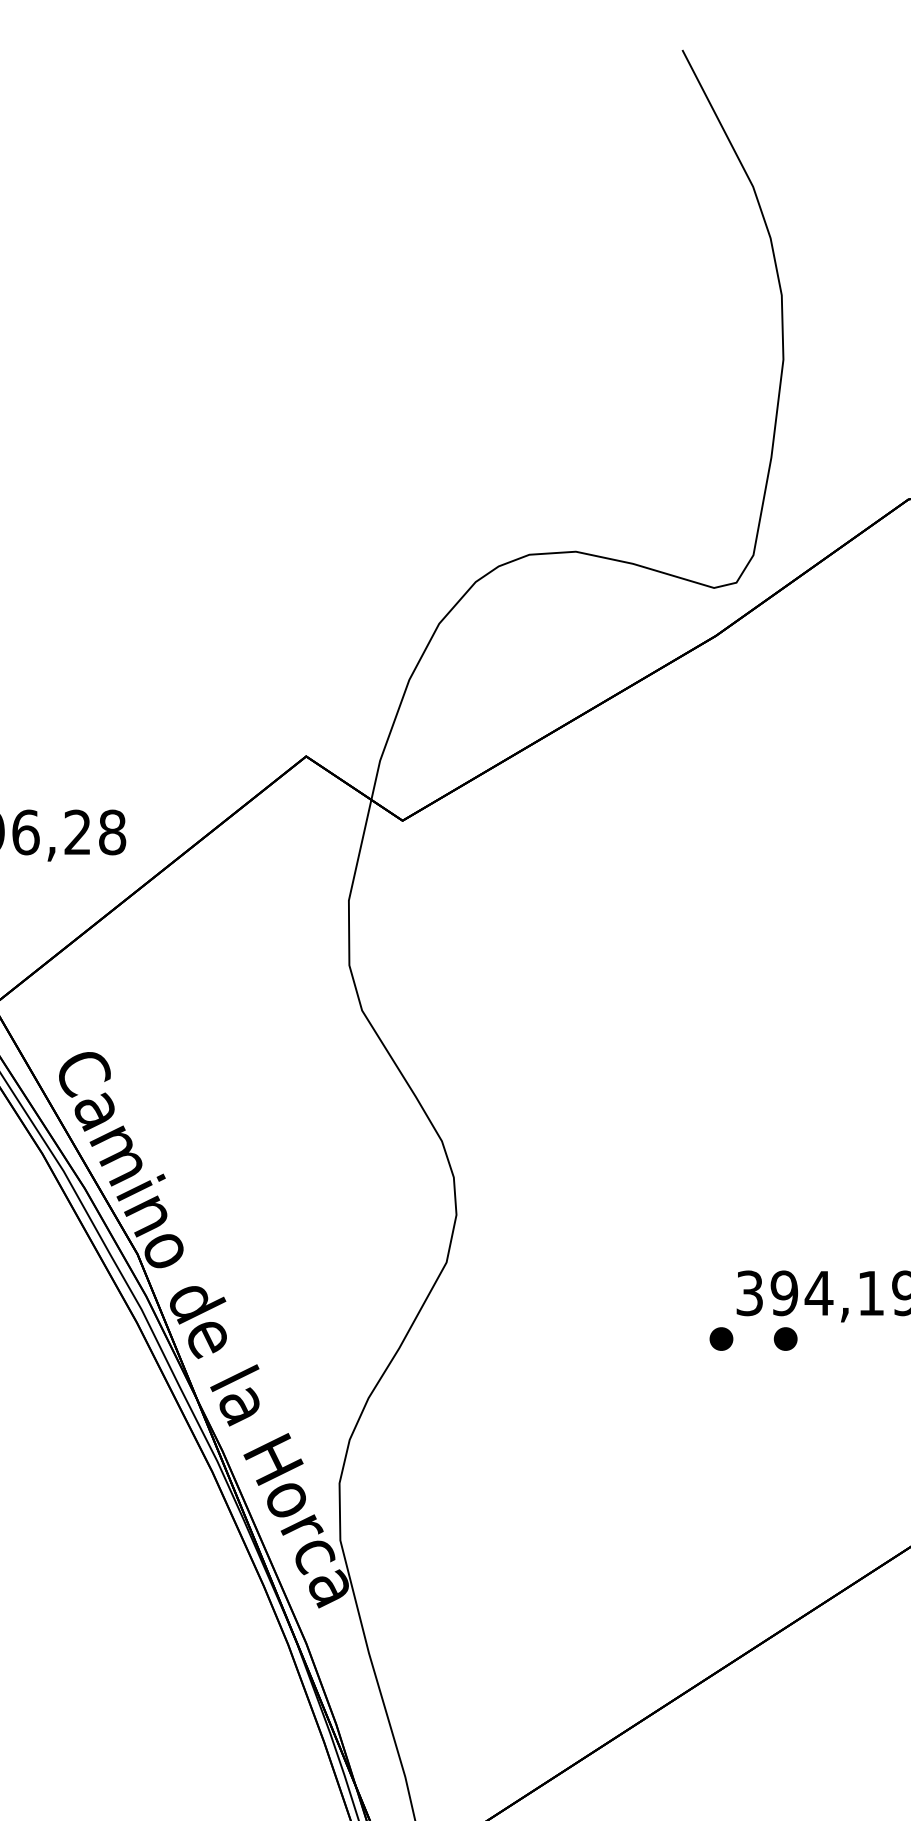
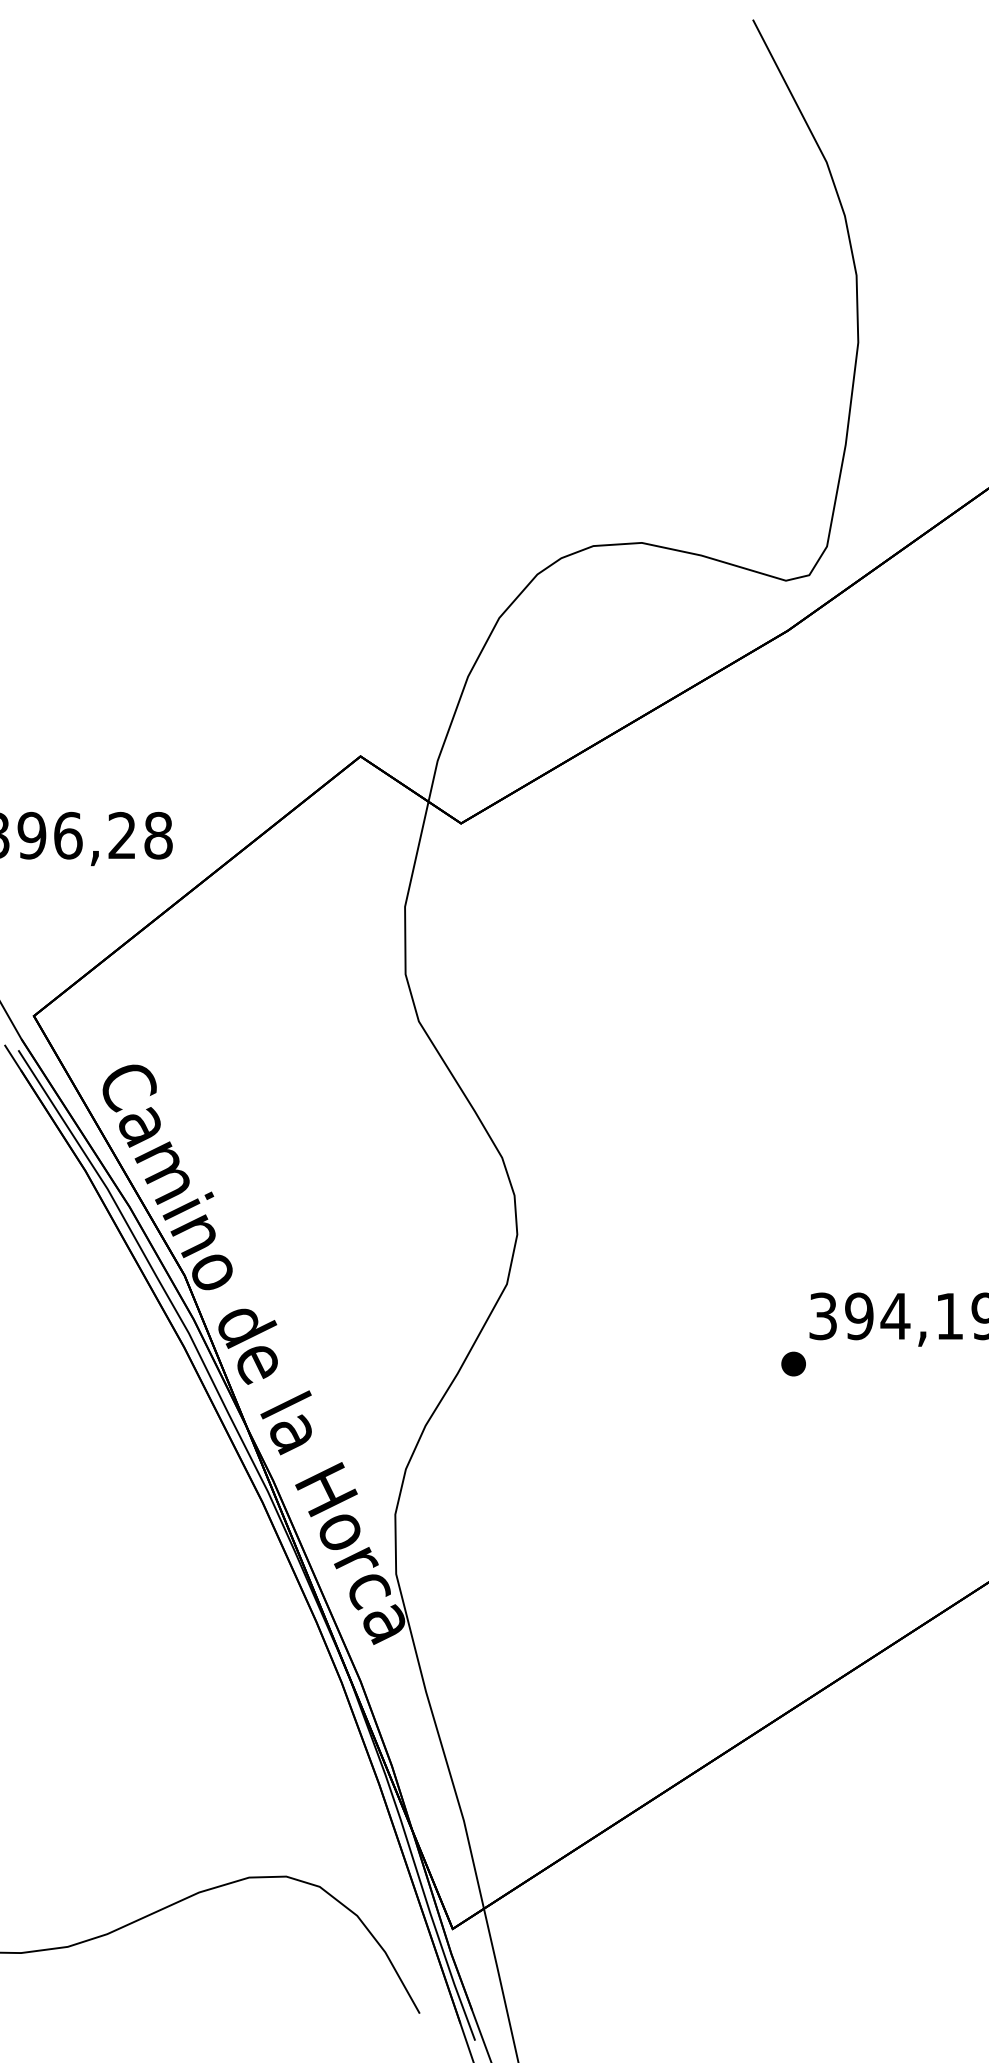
part: (785, 1338) -> (860, 1363), removed

